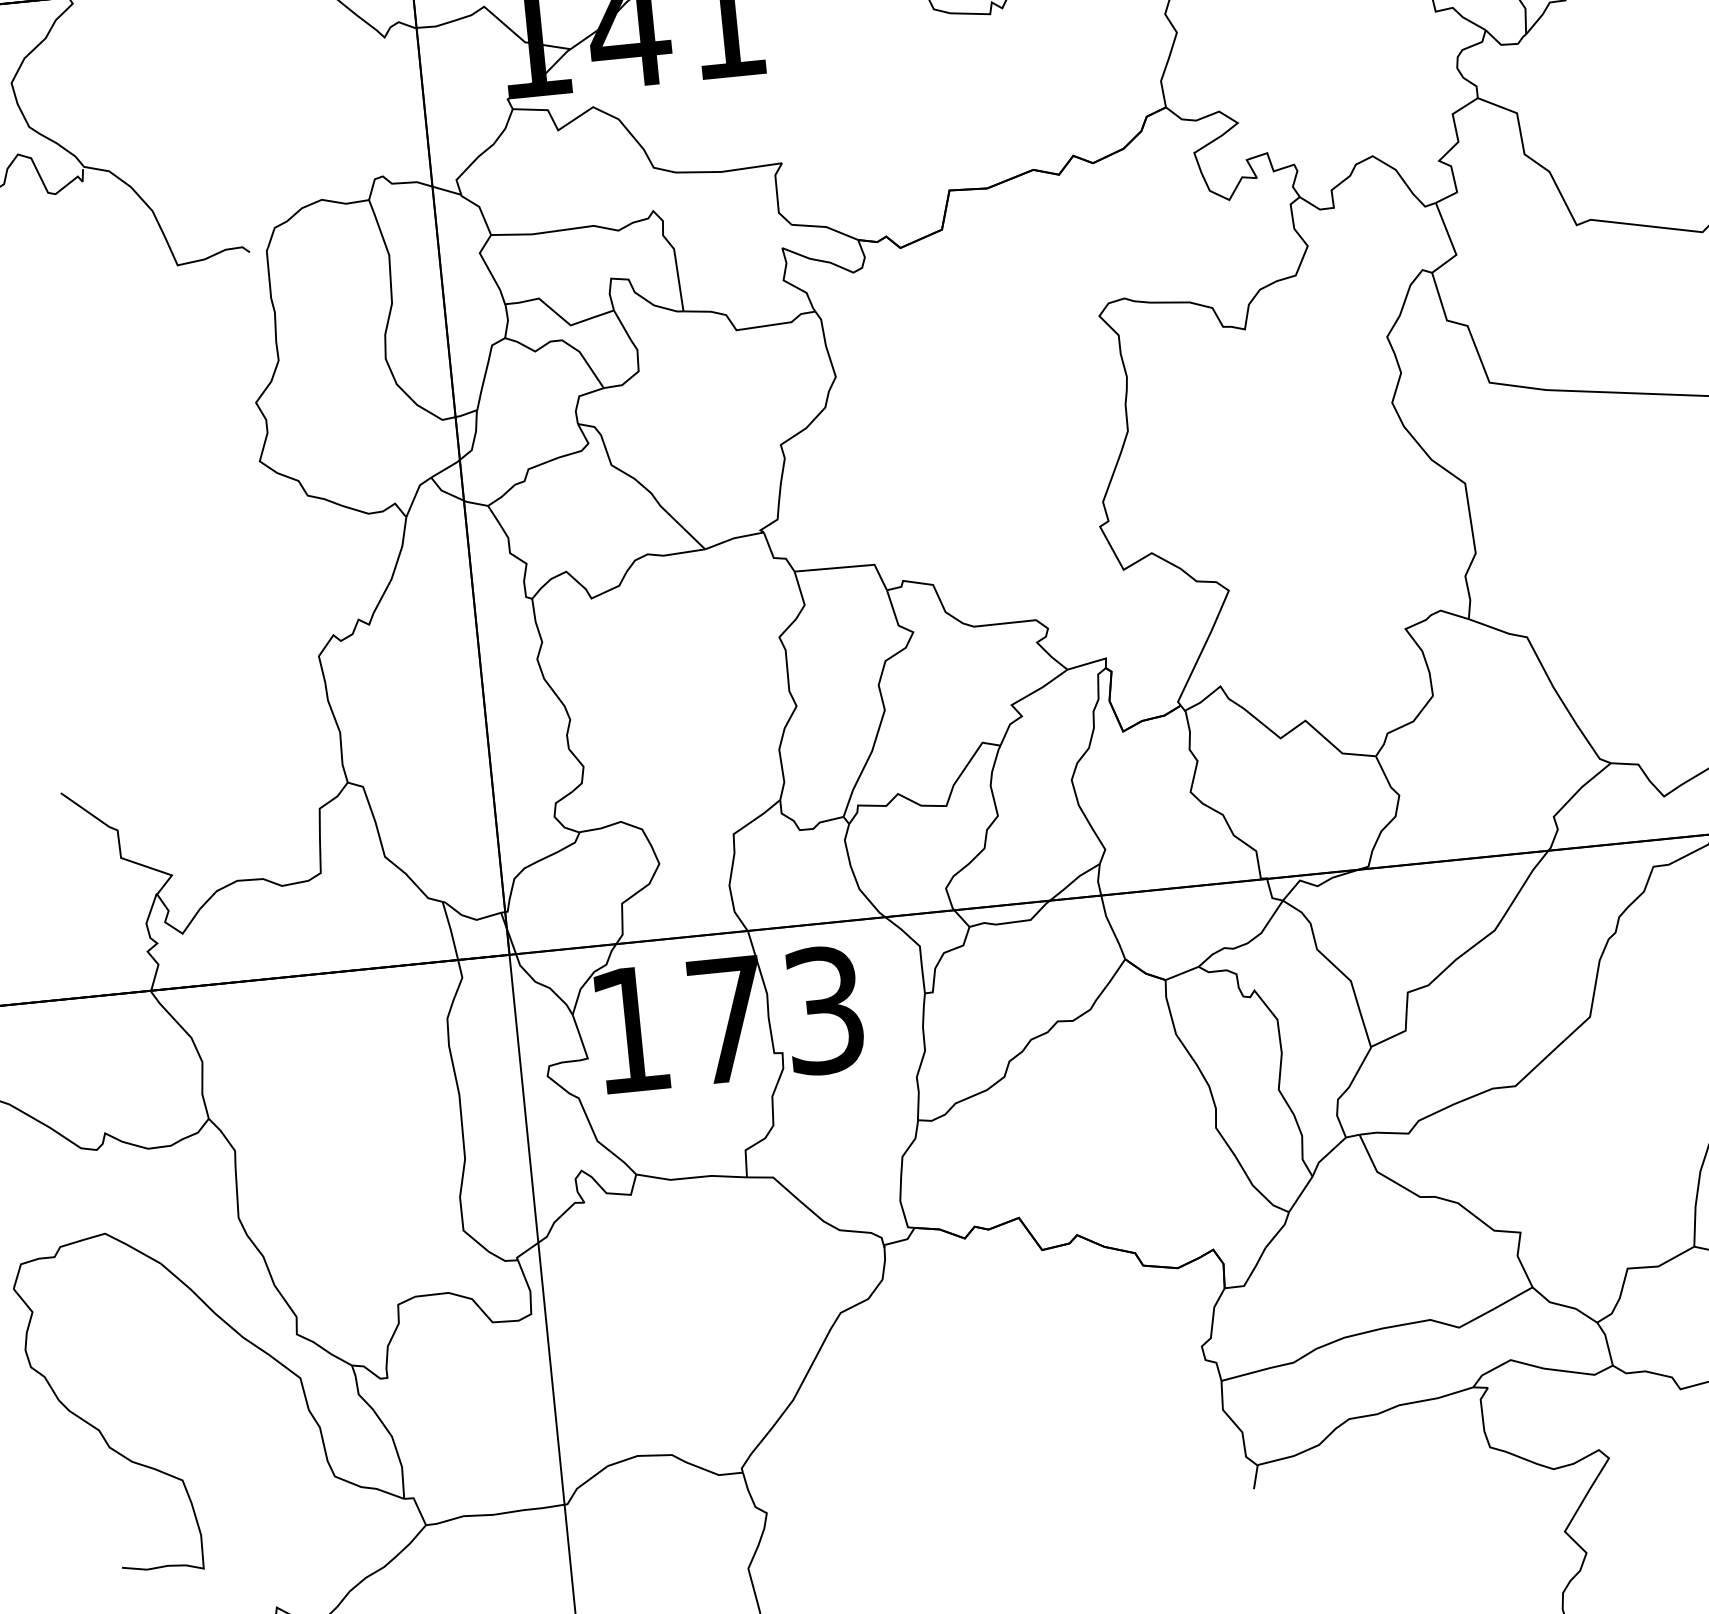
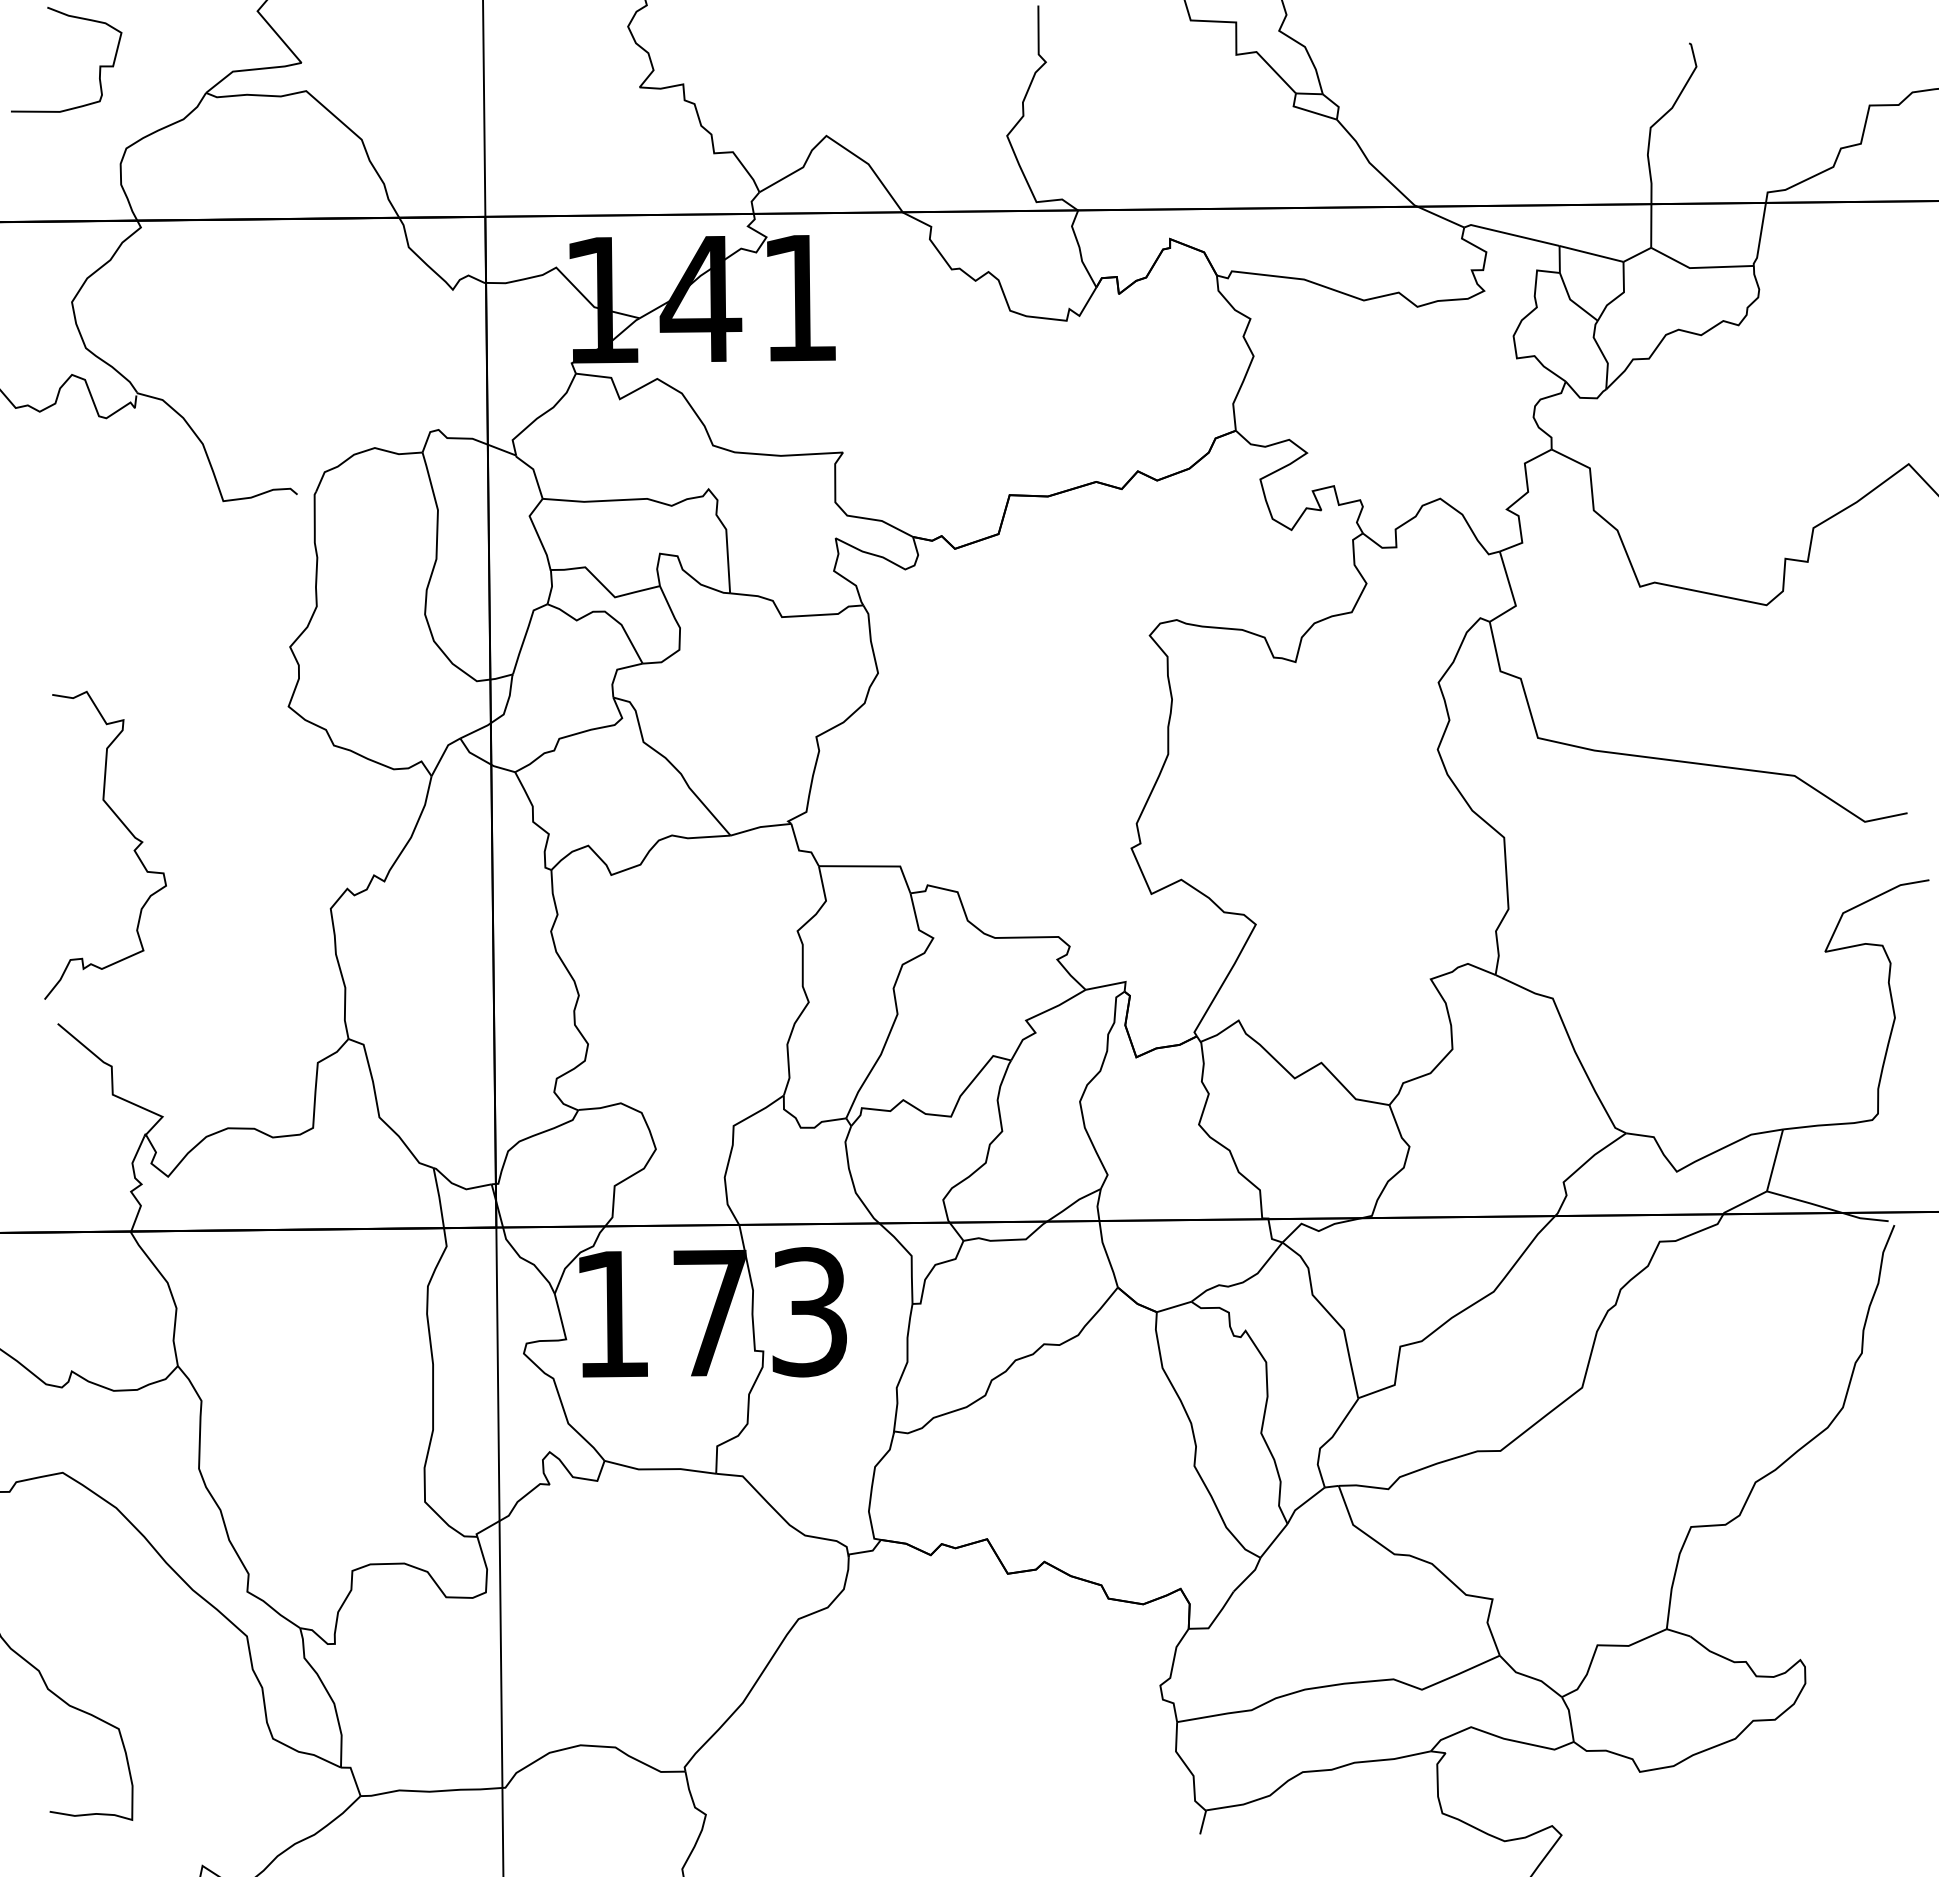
curve: (112, 597) -> (127, 830), added

